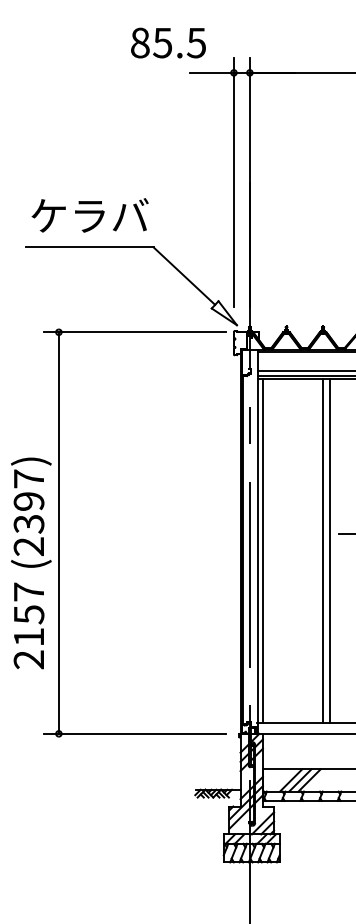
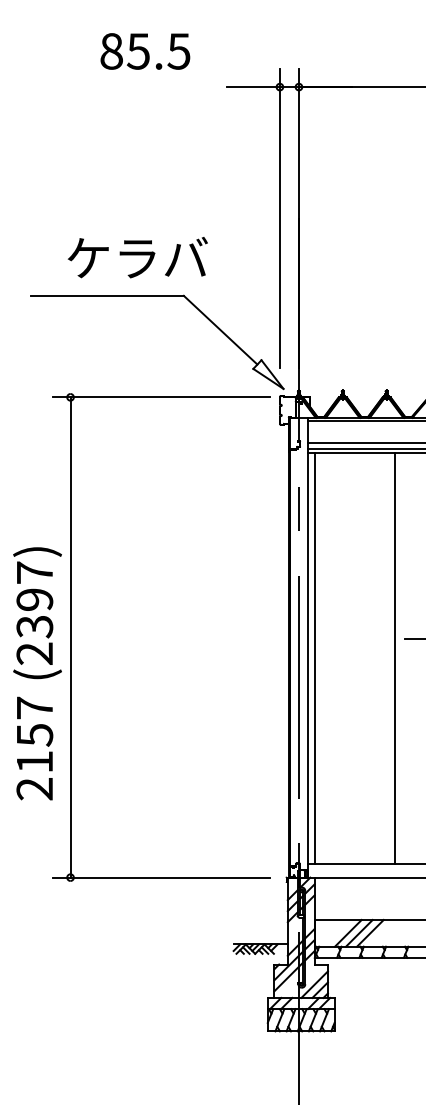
text: (168, 42) -> (145, 50), moved
text: (89, 215) -> (137, 257), moved
line: (323, 550) -> (387, 658), removed

